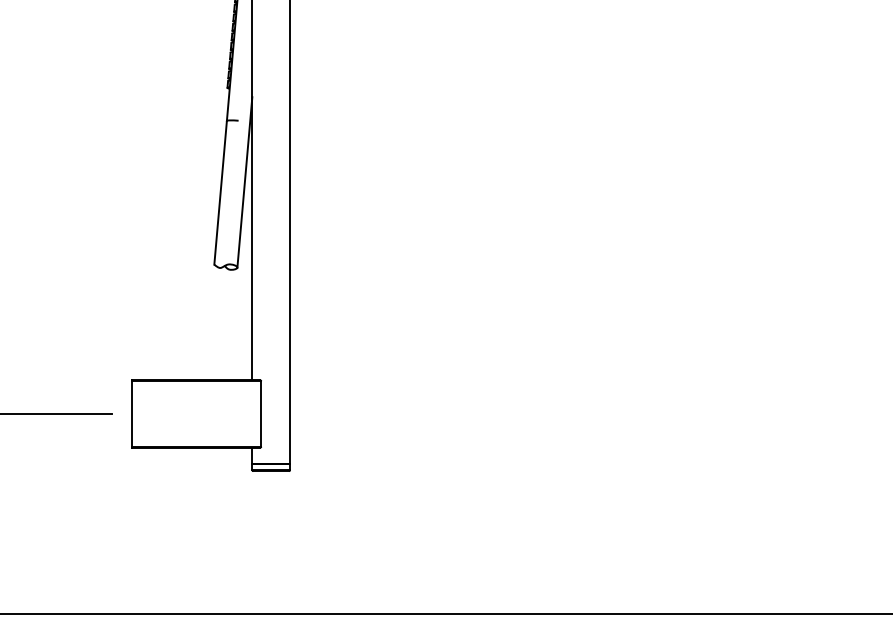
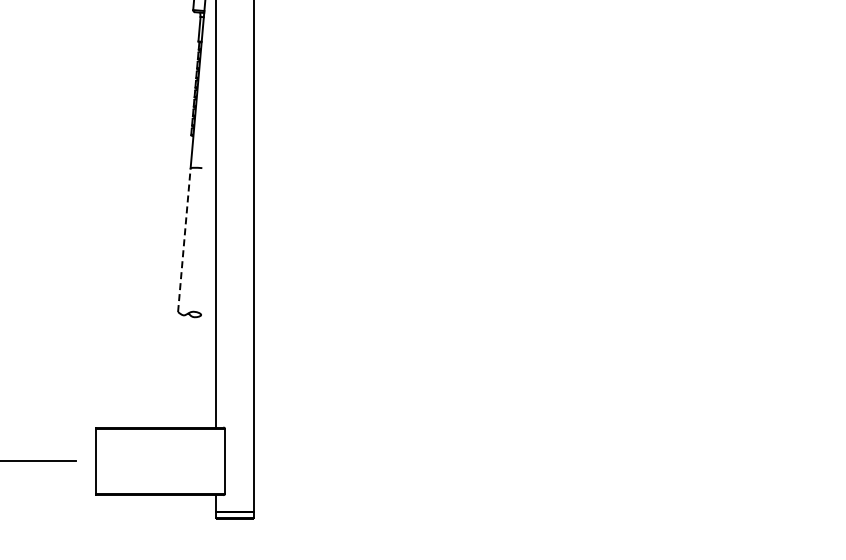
line: (244, 182) -> (208, 229), removed
line: (220, 192) -> (184, 239), solid -> dashed

